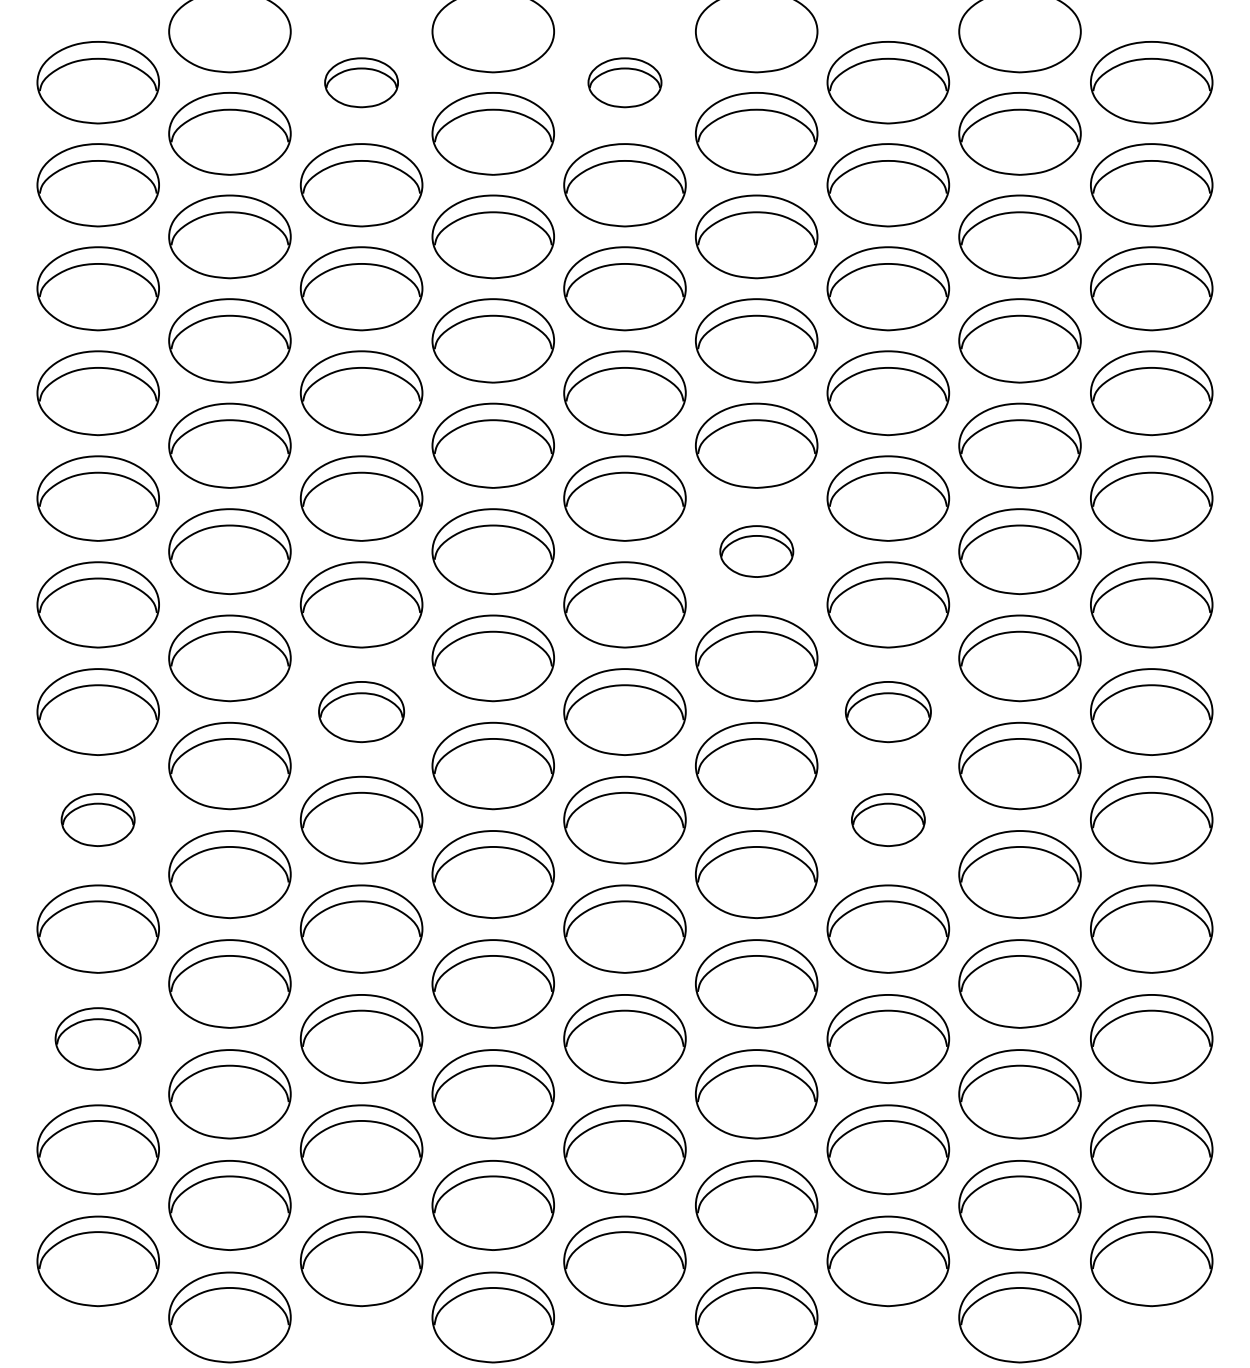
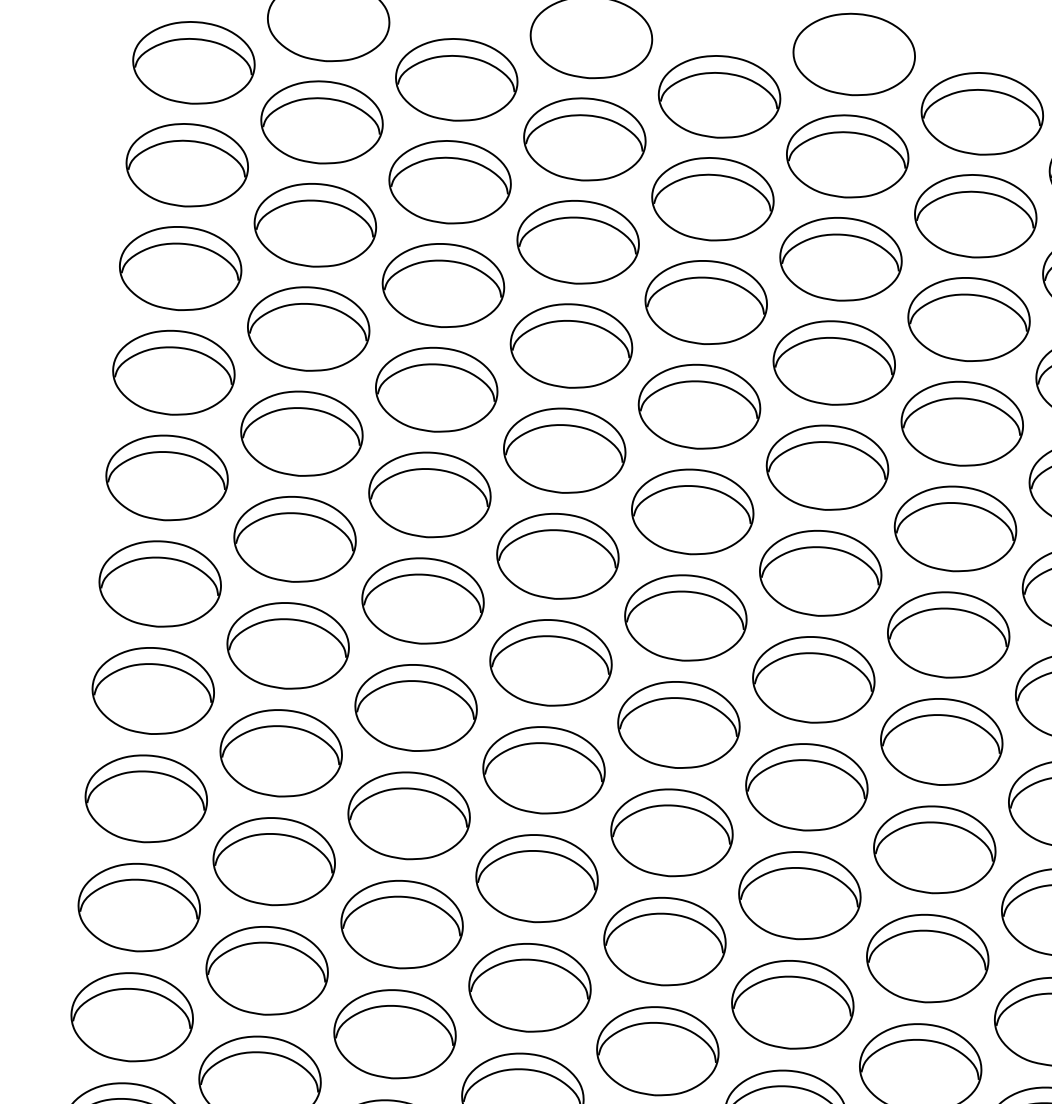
part: (361, 82) -> (456, 79), size x1.67
part: (624, 82) -> (719, 96), size x1.67
part: (756, 551) -> (820, 573), size x1.67
part: (361, 711) -> (416, 707), size x1.43
part: (888, 711) -> (941, 741), size x1.43
part: (97, 819) -> (145, 798), size x1.67
part: (888, 819) -> (934, 849), size x1.67
part: (97, 1038) -> (131, 1016), size x1.43

